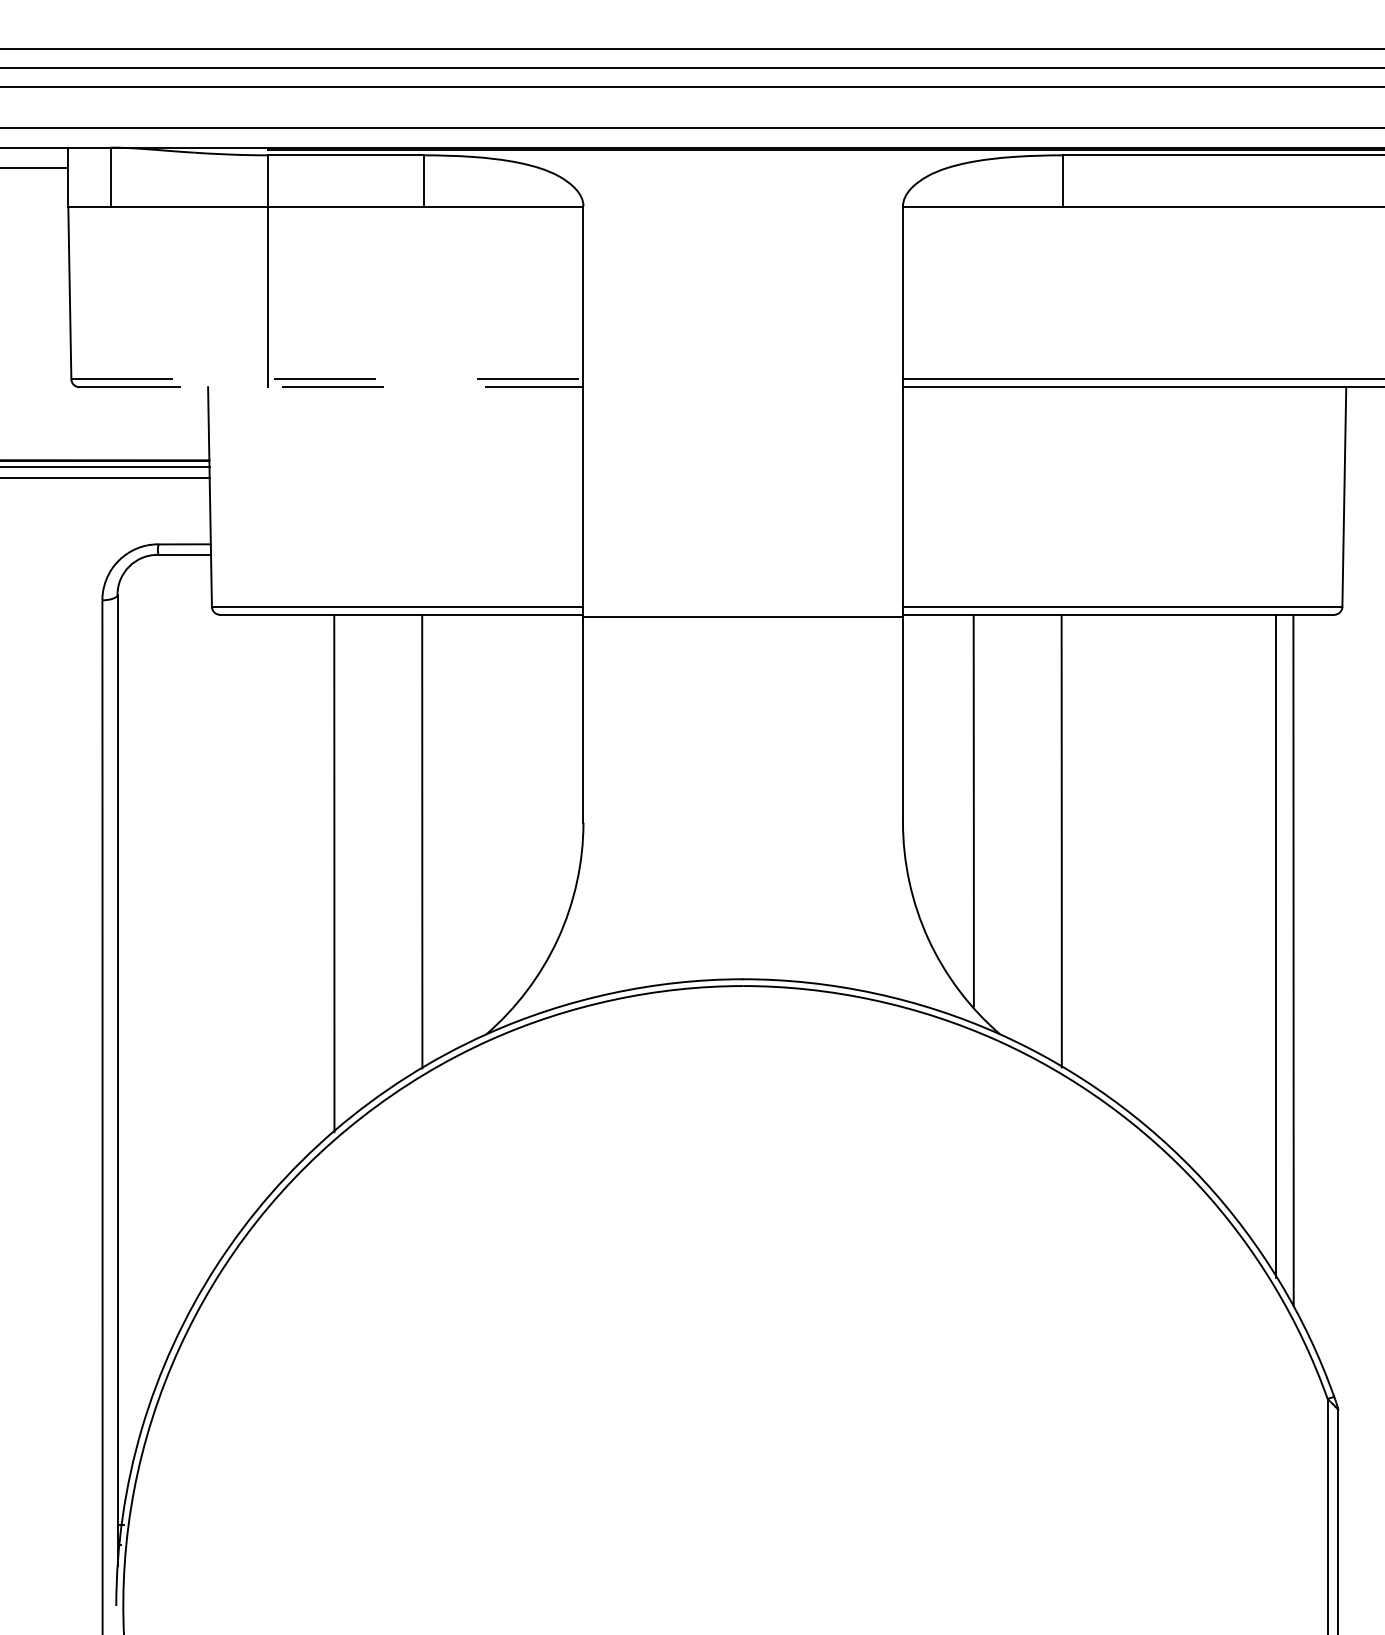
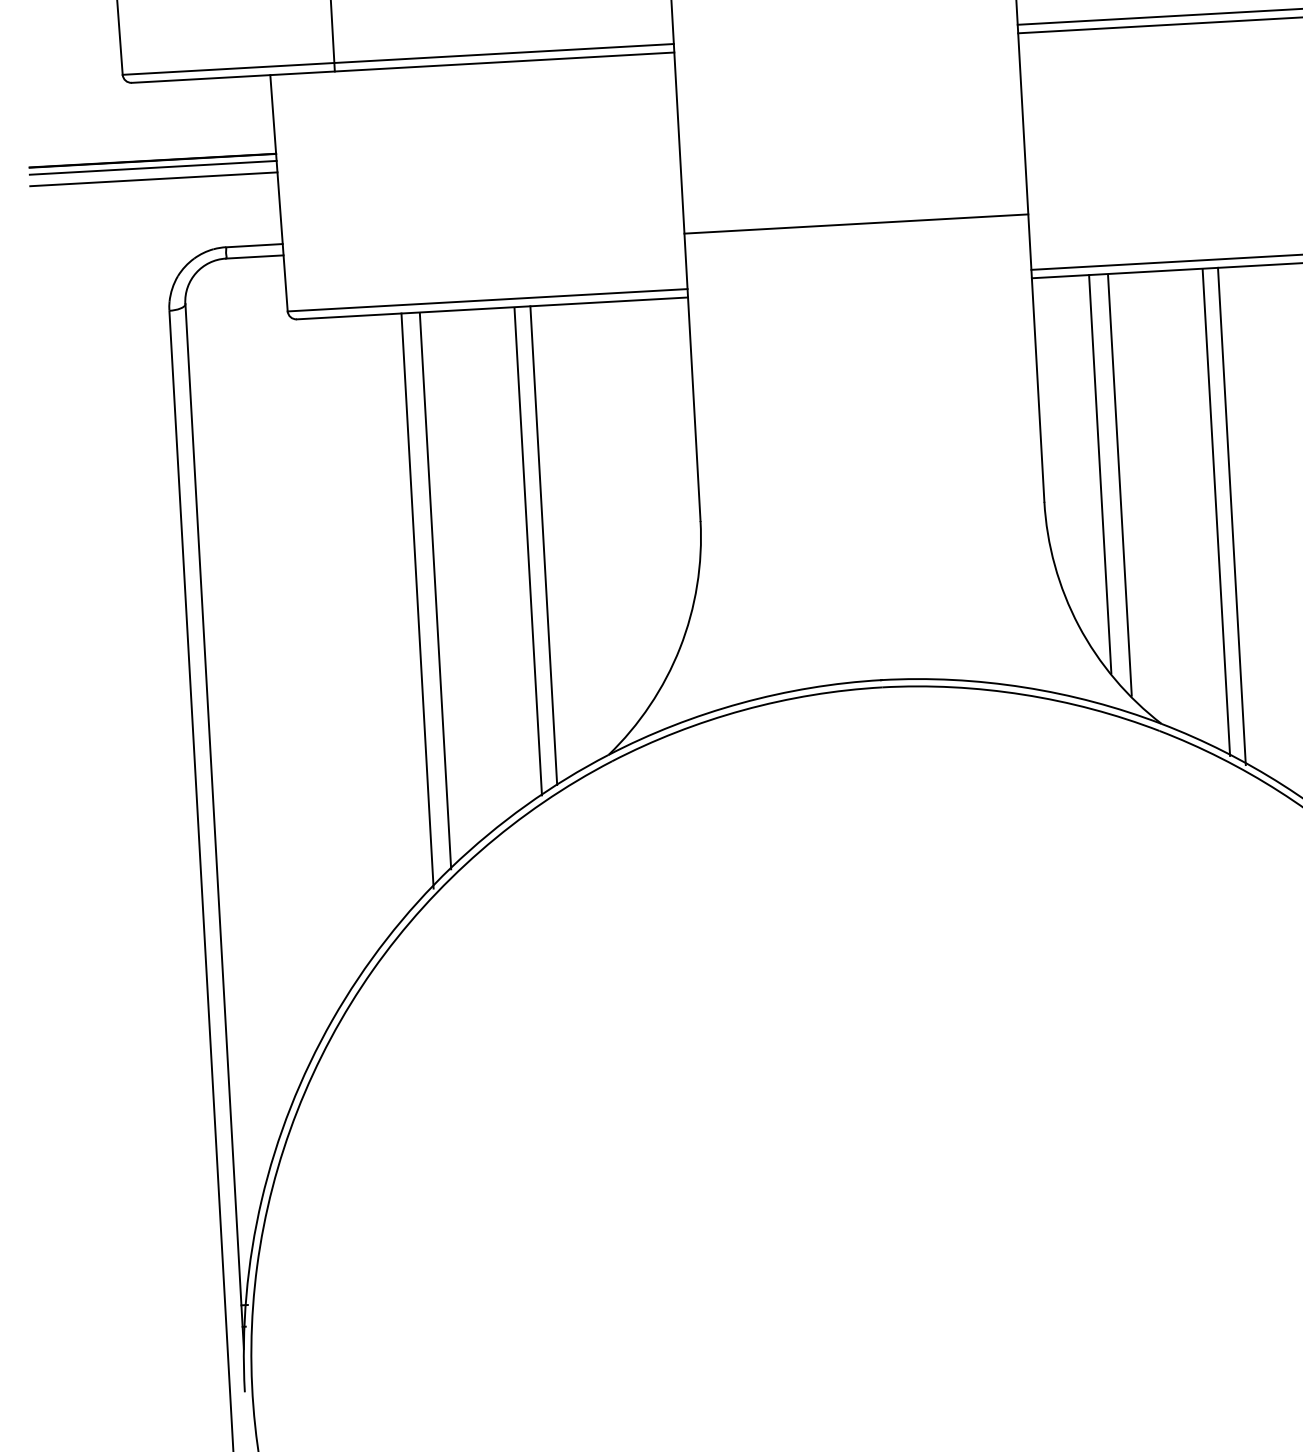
line: (327, 379) -> (398, 59), dashed -> solid
line: (331, 387) -> (403, 68), dashed -> solid
line: (742, 617) -> (855, 224), moved
line: (956, 799) -> (1100, 473), added
line: (437, 836) -> (544, 544), added
line: (1075, 845) -> (1231, 516), added
line: (317, 881) -> (417, 600), added

